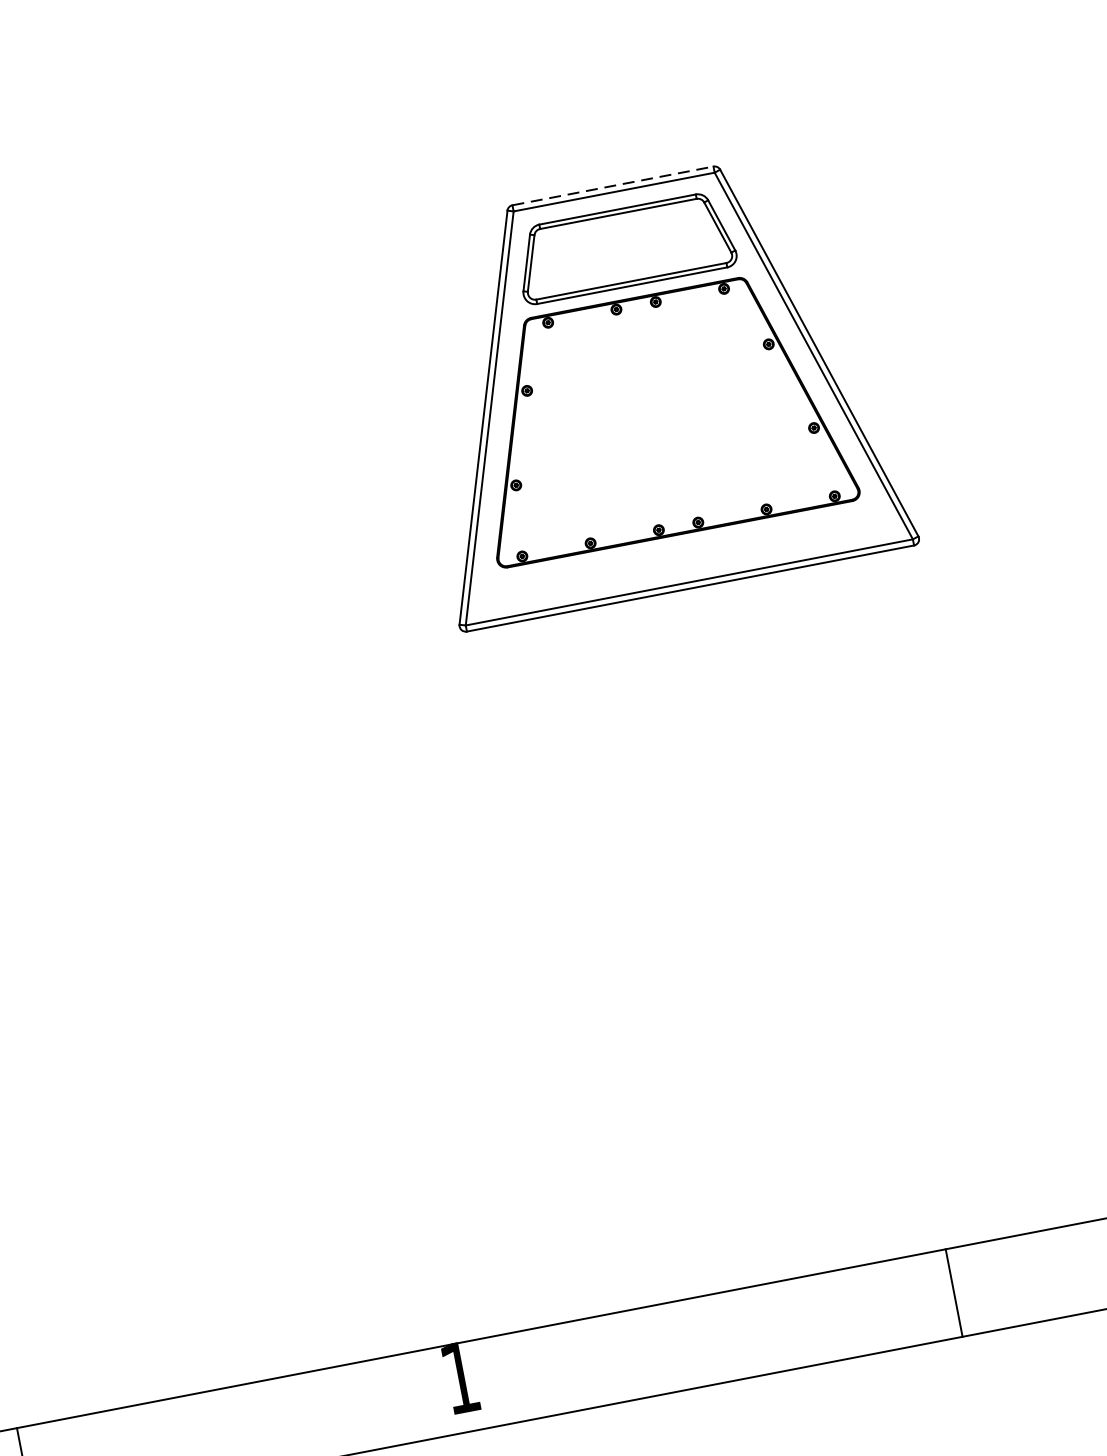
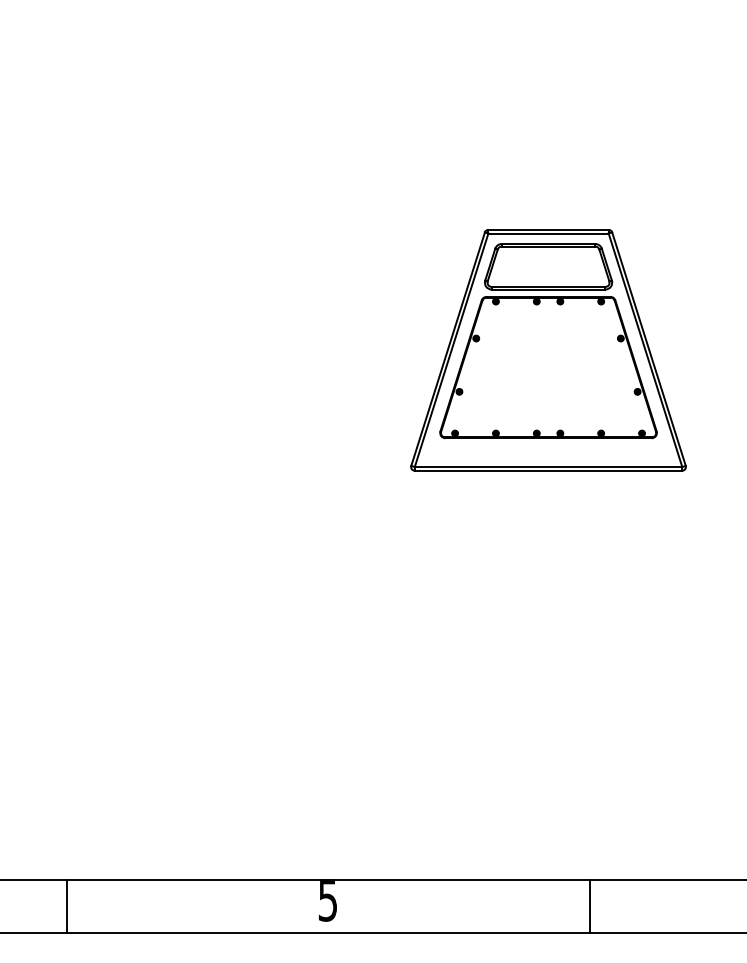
line: (614, 185) -> (549, 229), dashed -> solid
line: (954, 1293) -> (590, 906), moved
text: (459, 1379) -> (327, 901), 1 -> 5

